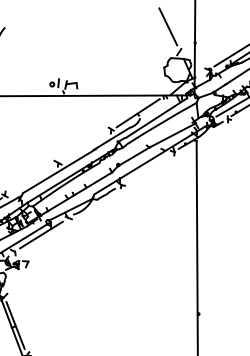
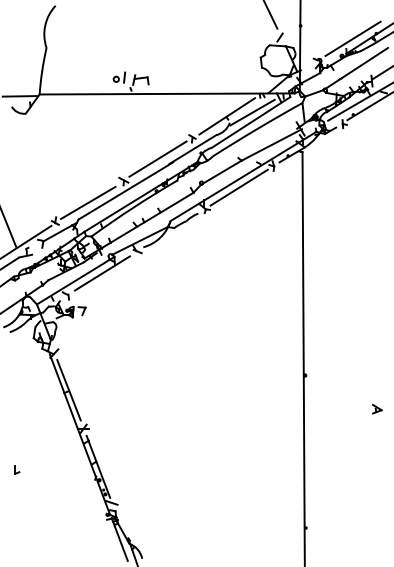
line: (157, 110) -> (252, 112), added
line: (84, 145) -> (157, 158), added
line: (147, 168) -> (238, 187), added
line: (30, 180) -> (88, 202), added

